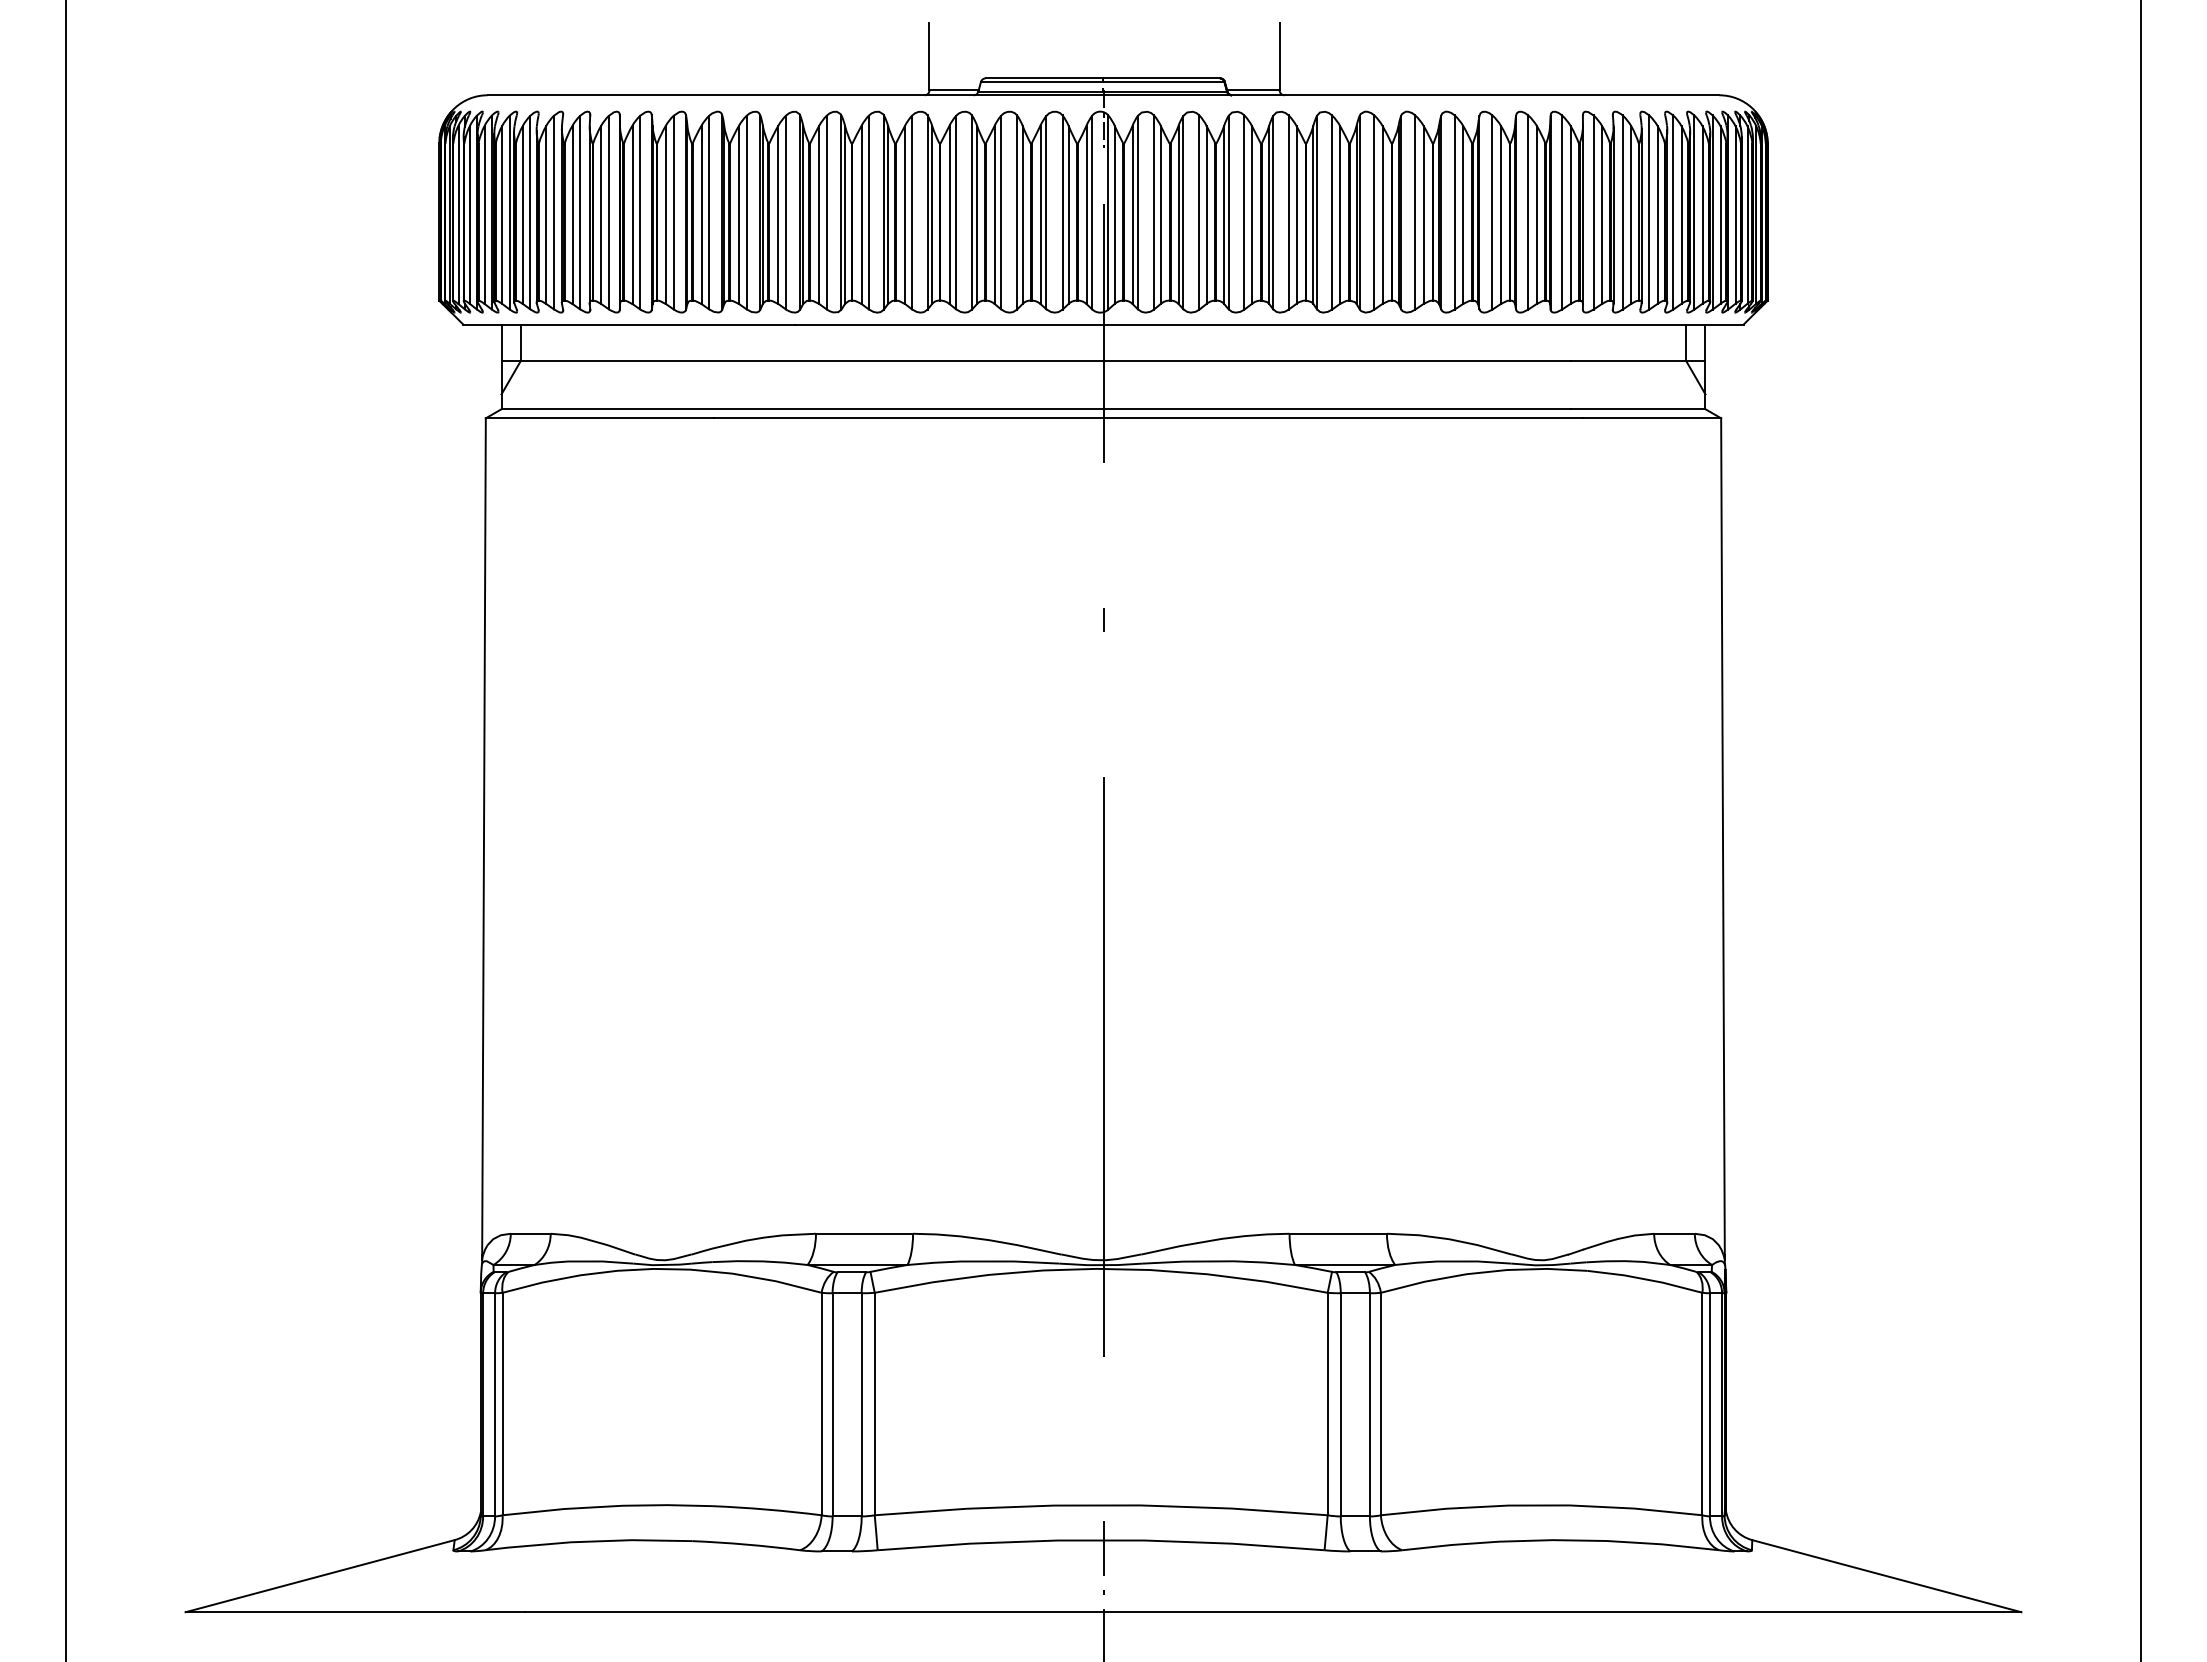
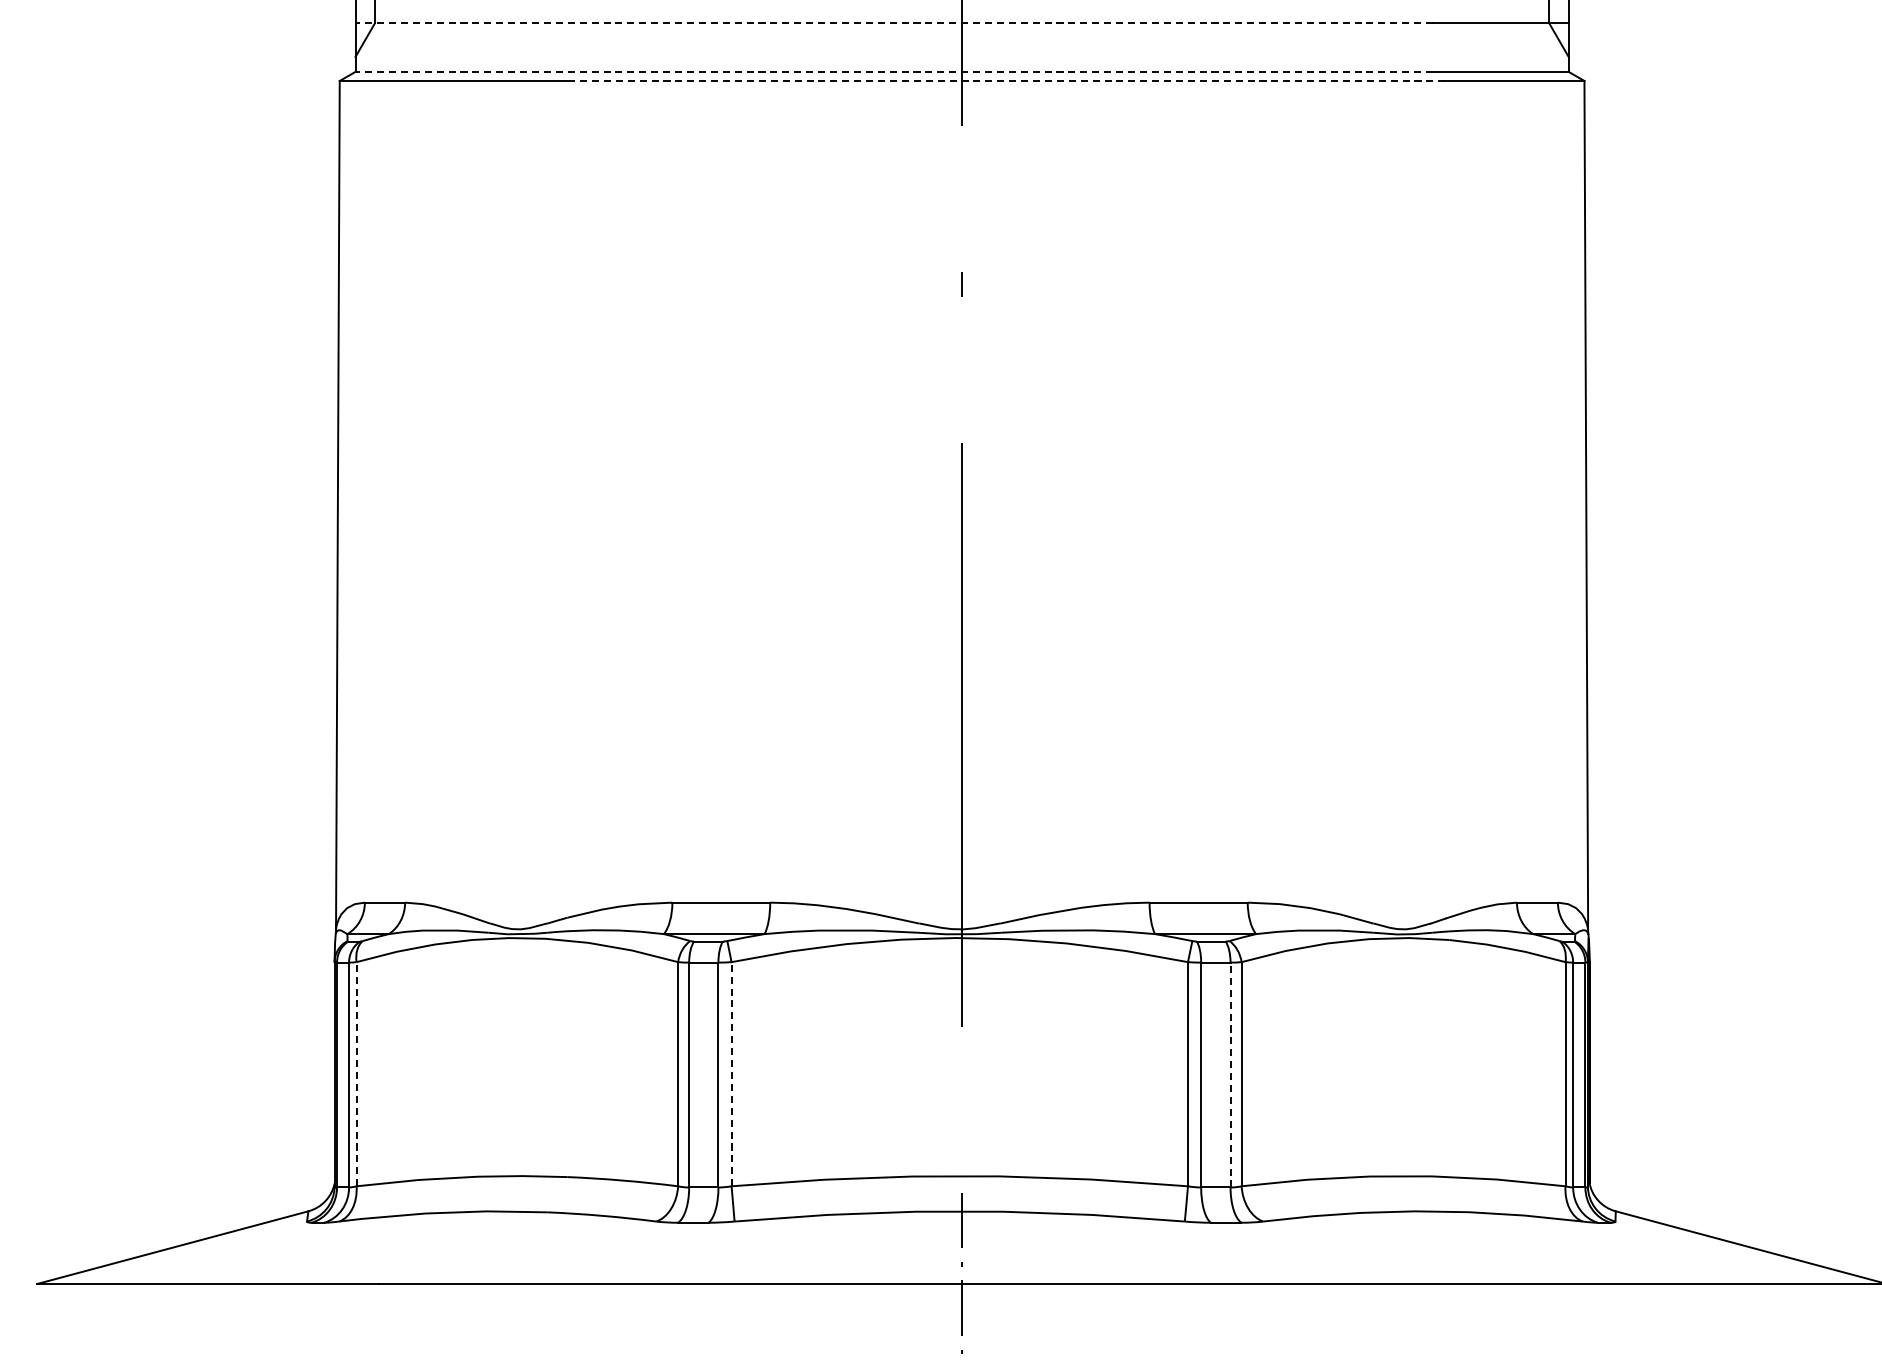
line: (1036, 360) -> (894, 22), solid -> dashed
line: (1036, 409) -> (894, 72), solid -> dashed
line: (1148, 418) -> (1007, 81), solid -> dashed
line: (502, 1403) -> (356, 1073), solid -> dashed
line: (874, 1403) -> (731, 1073), solid -> dashed
line: (1369, 1404) -> (1230, 1074), solid -> dashed

